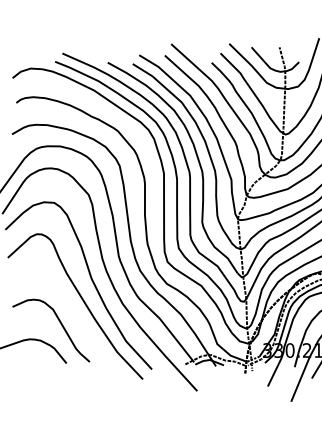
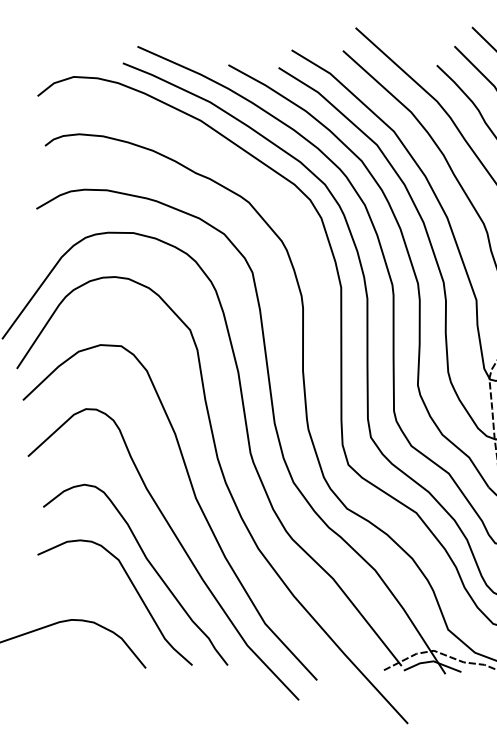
curve: (67, 311) -> (147, 564), added

